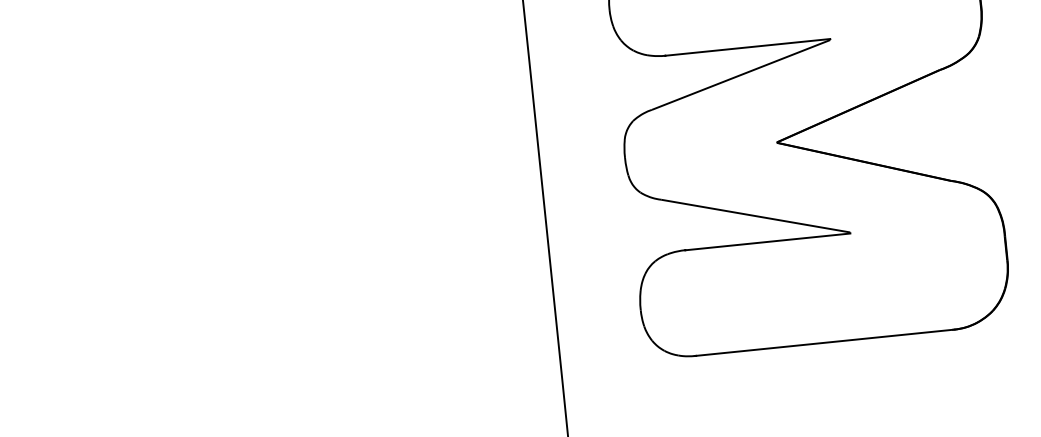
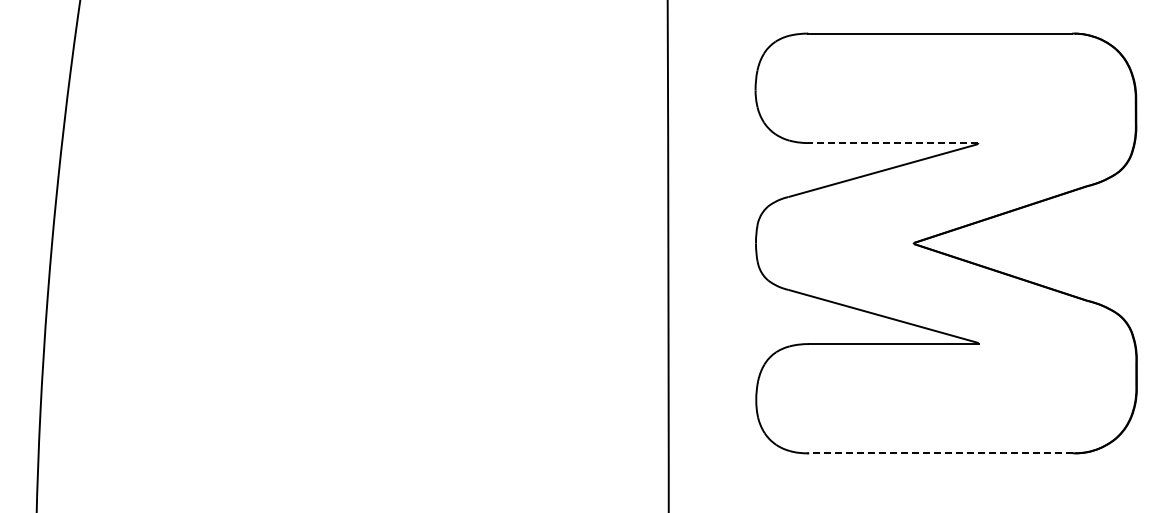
line: (747, 47) -> (892, 143), solid -> dashed
line: (824, 343) -> (940, 453), solid -> dashed

